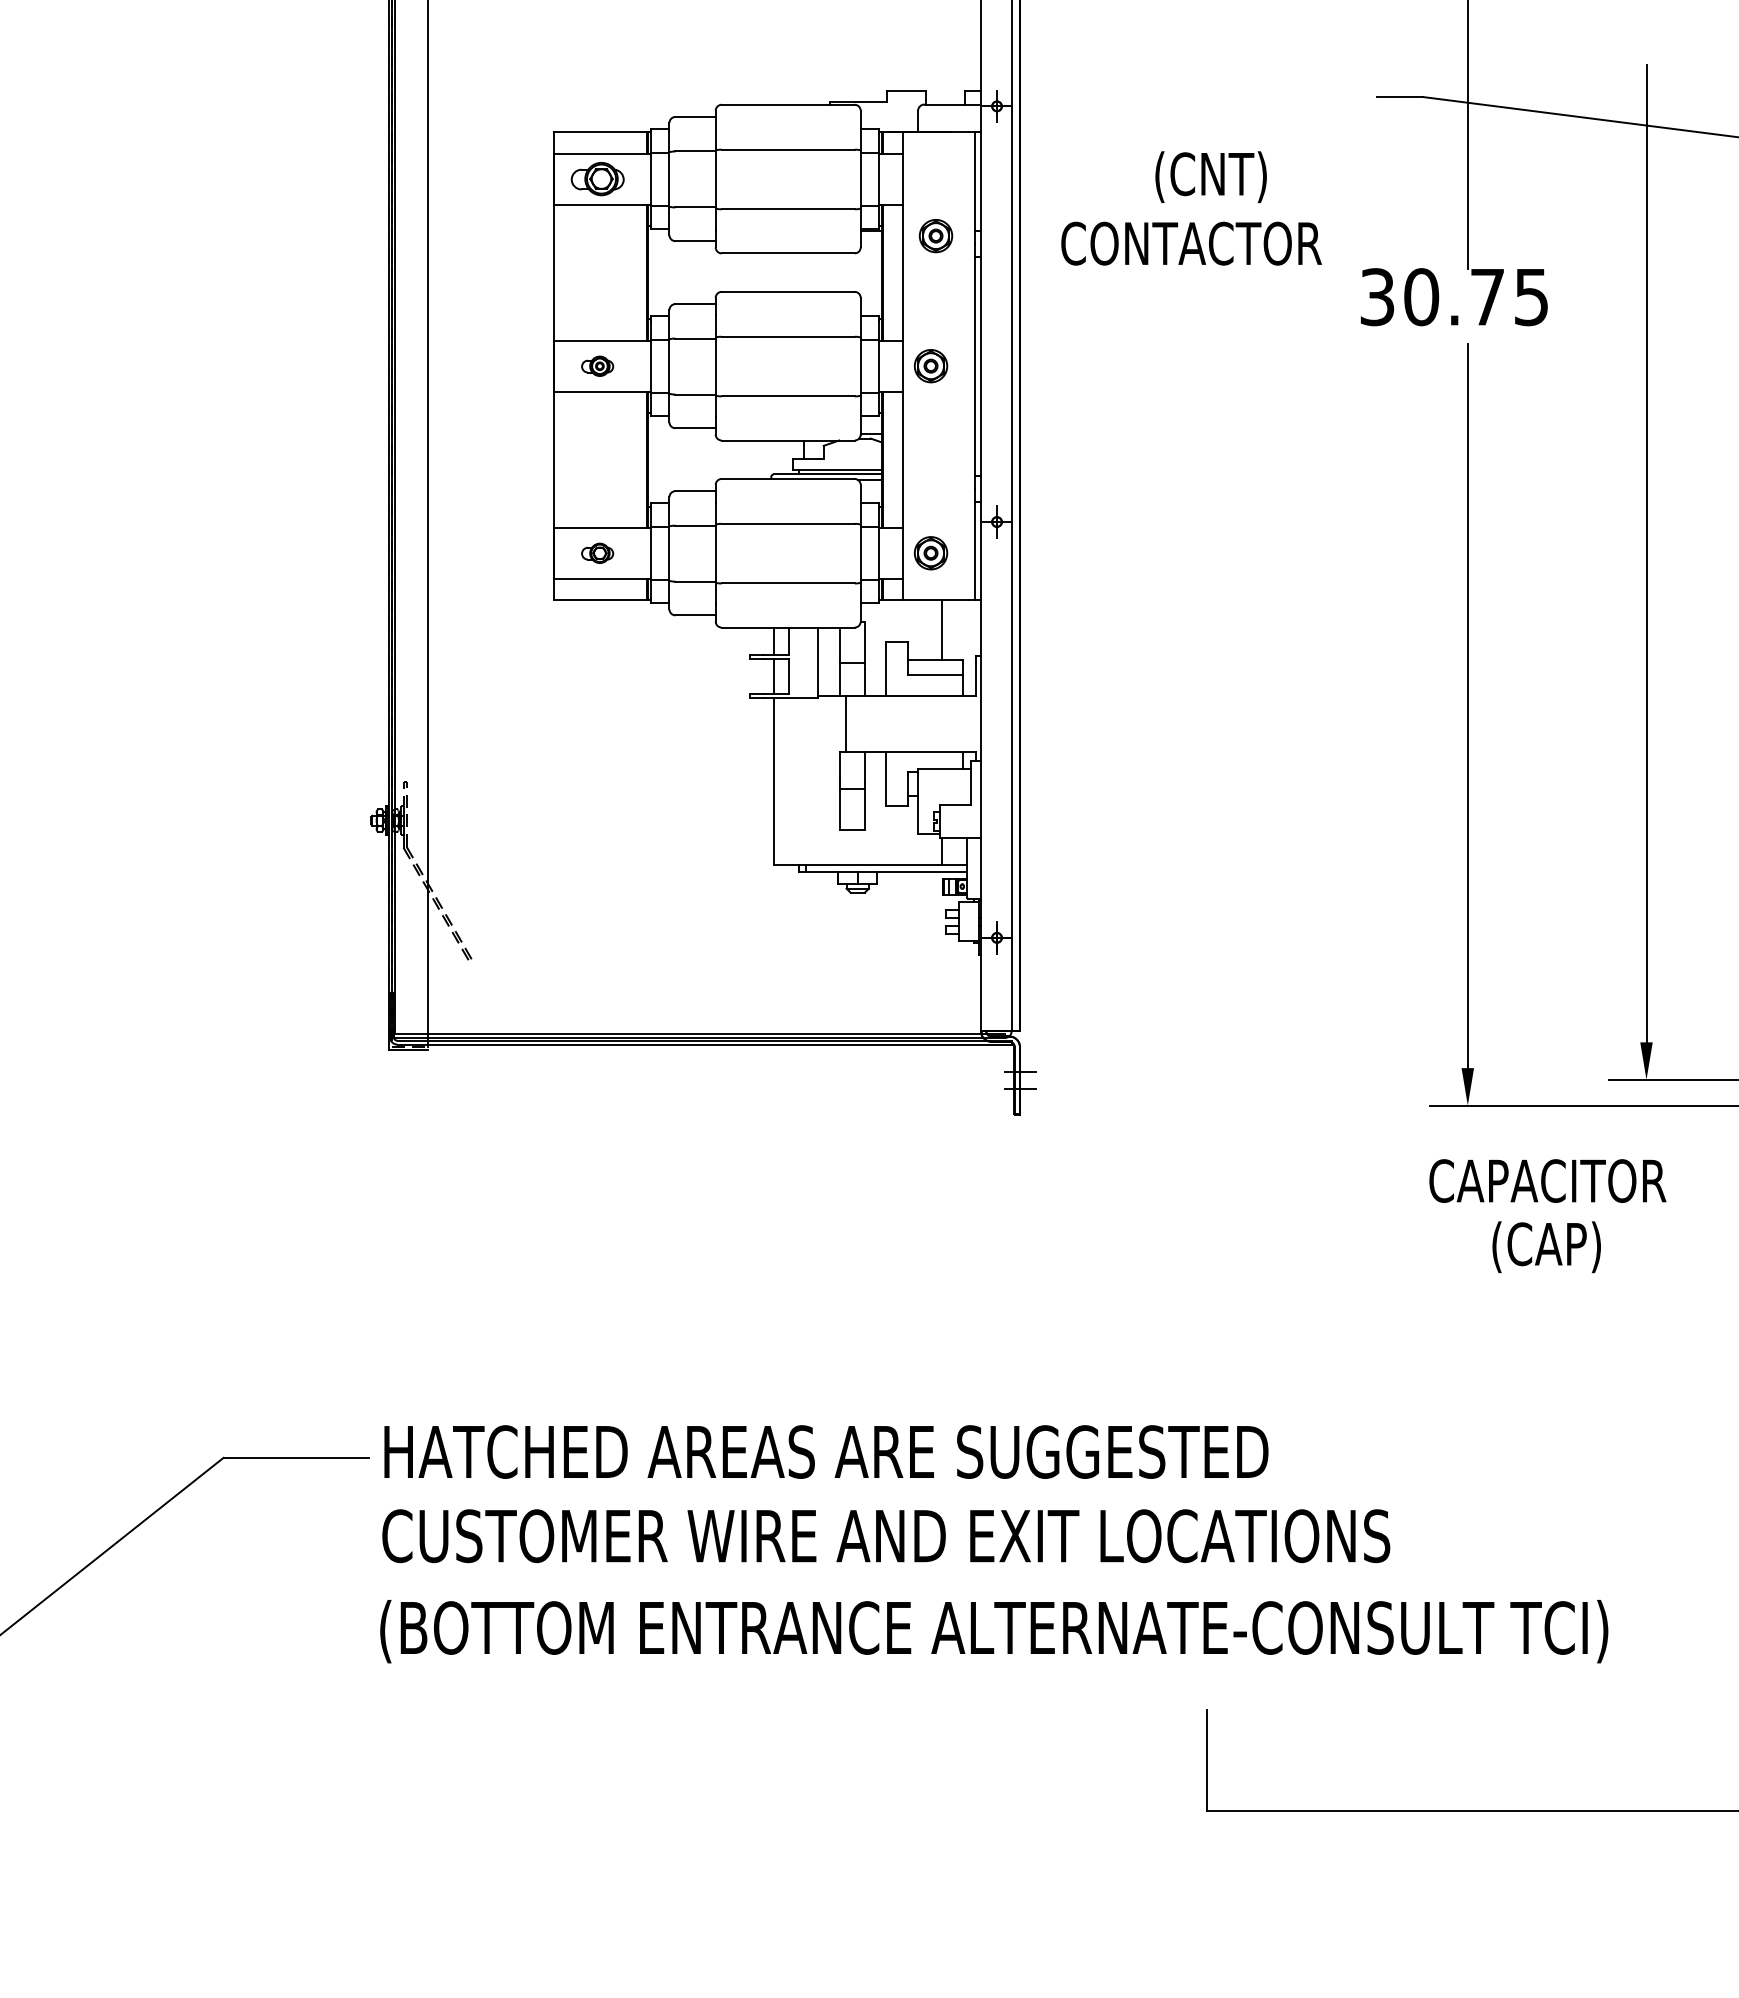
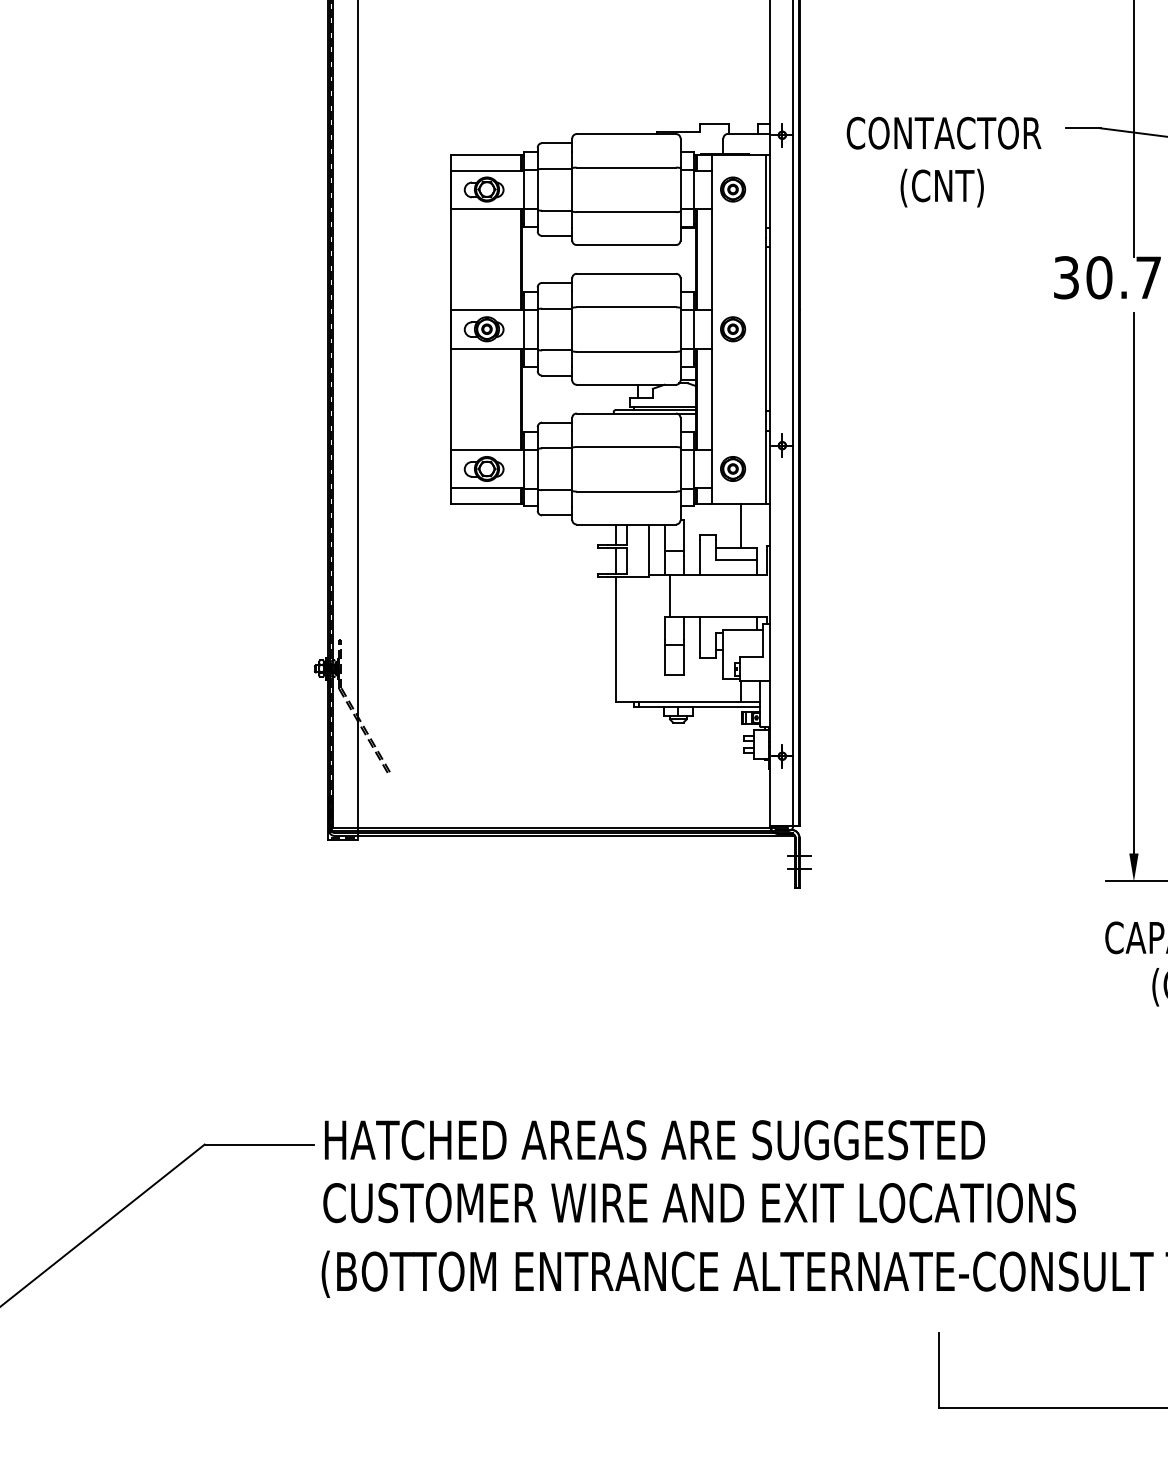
part: (935, 236) -> (732, 189), moved
text: (1191, 243) -> (944, 133), moved
part: (597, 366) -> (483, 329), size x1.67
part: (597, 553) -> (483, 469), size x1.67

